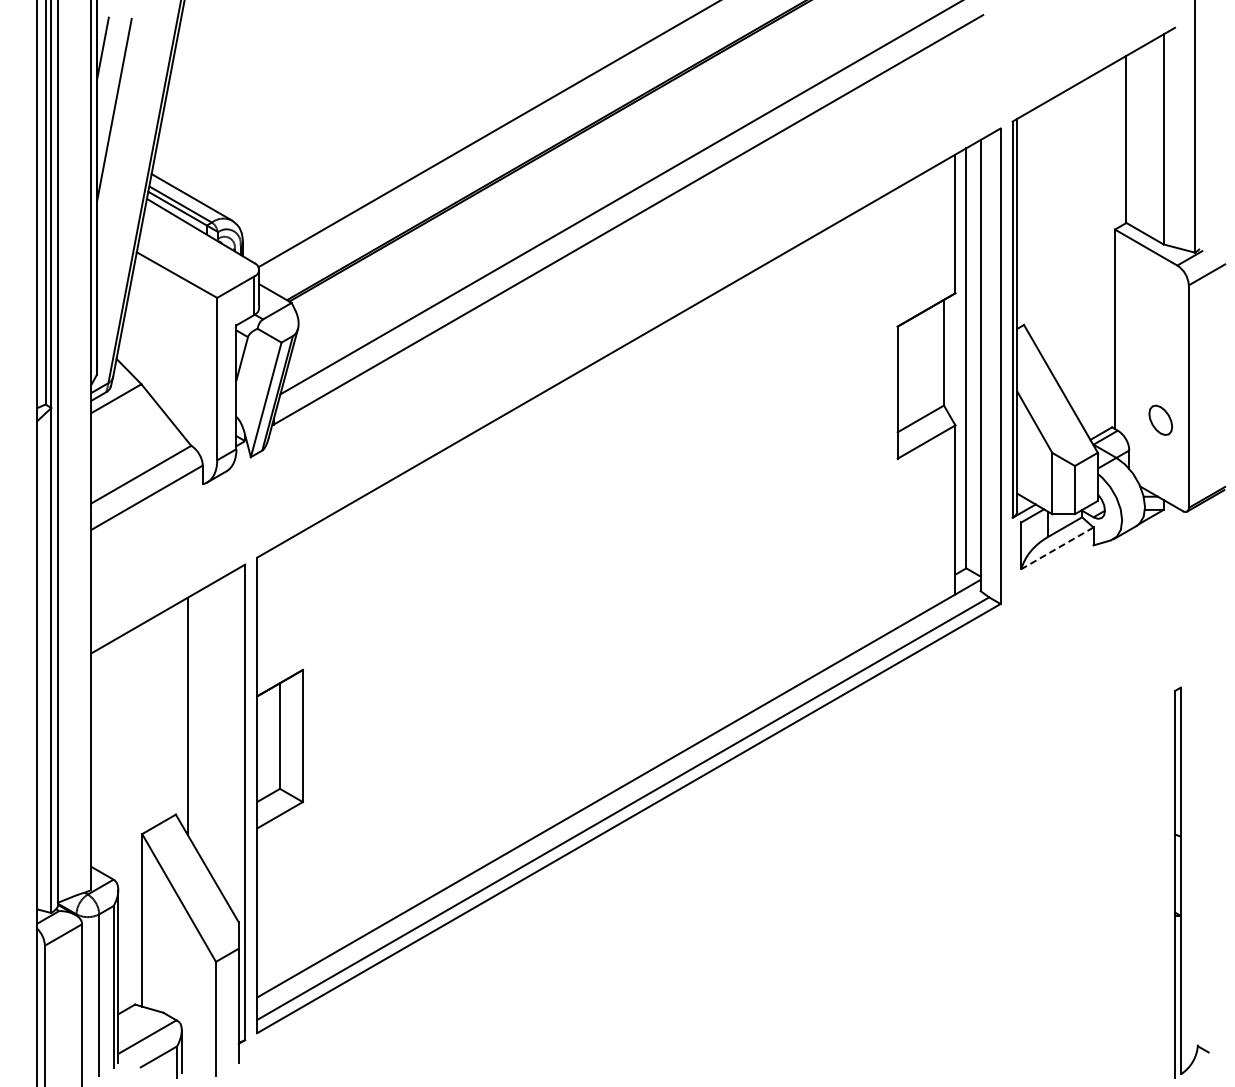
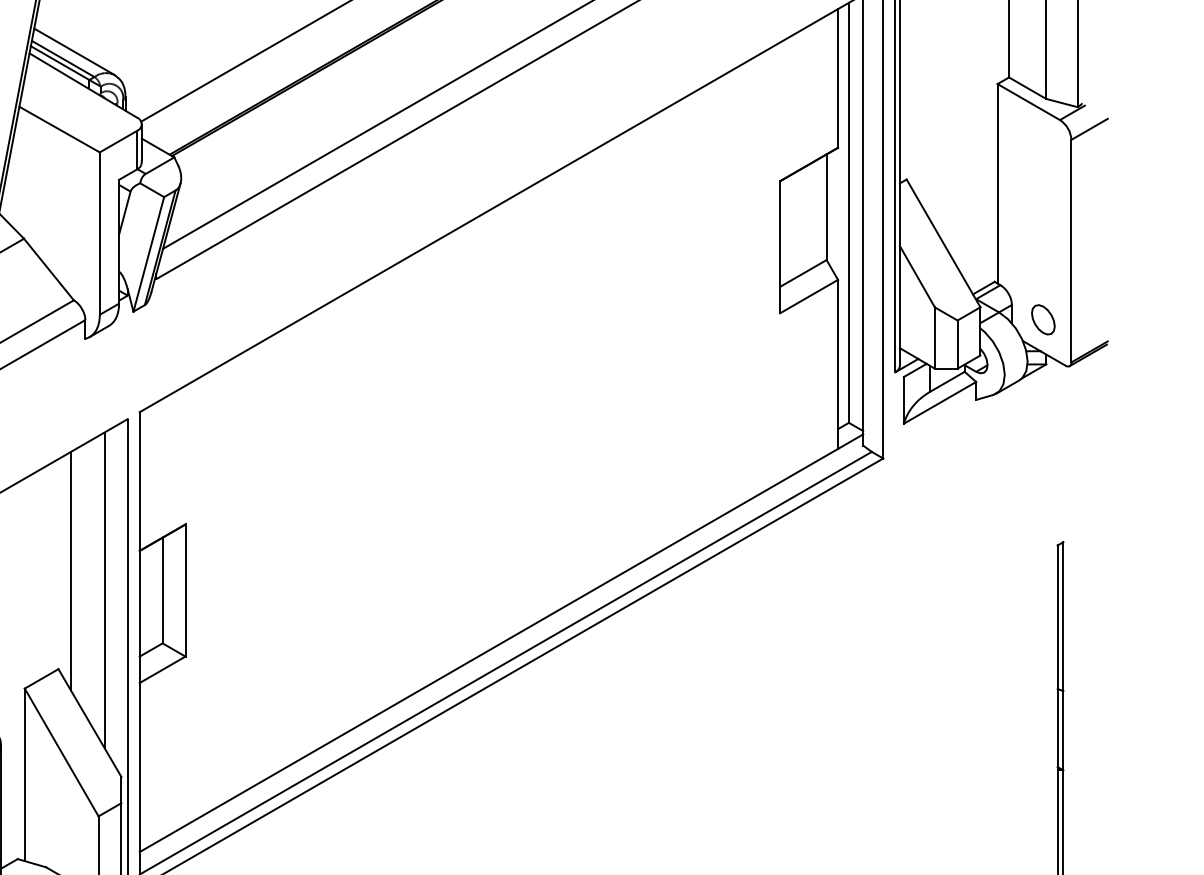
part: (1160, 419) -> (1043, 319), moved
line: (1057, 548) -> (940, 403), dashed -> solid
line: (222, 735) -> (105, 590), added

